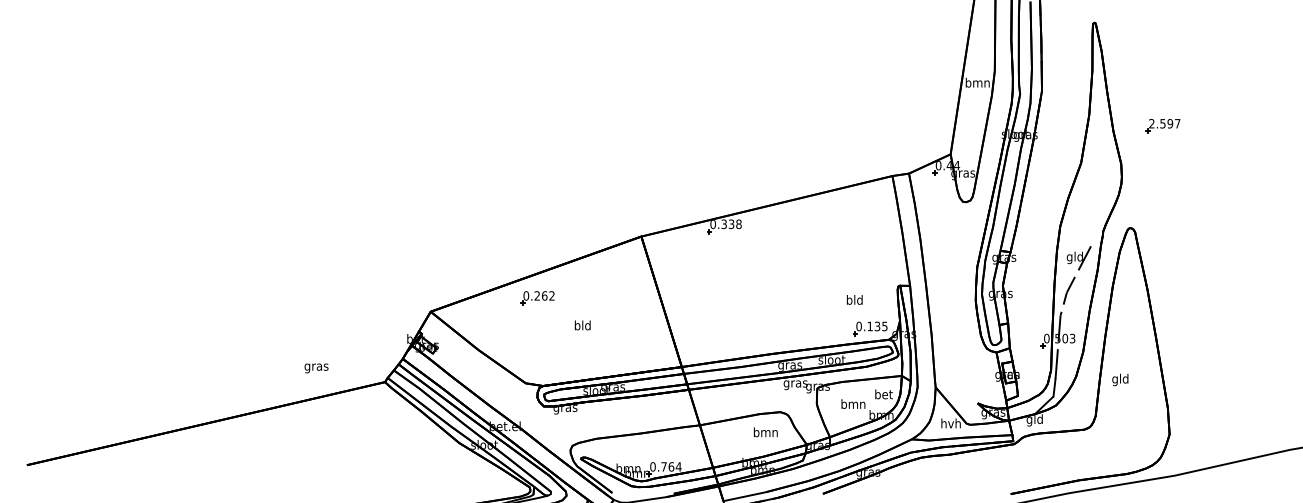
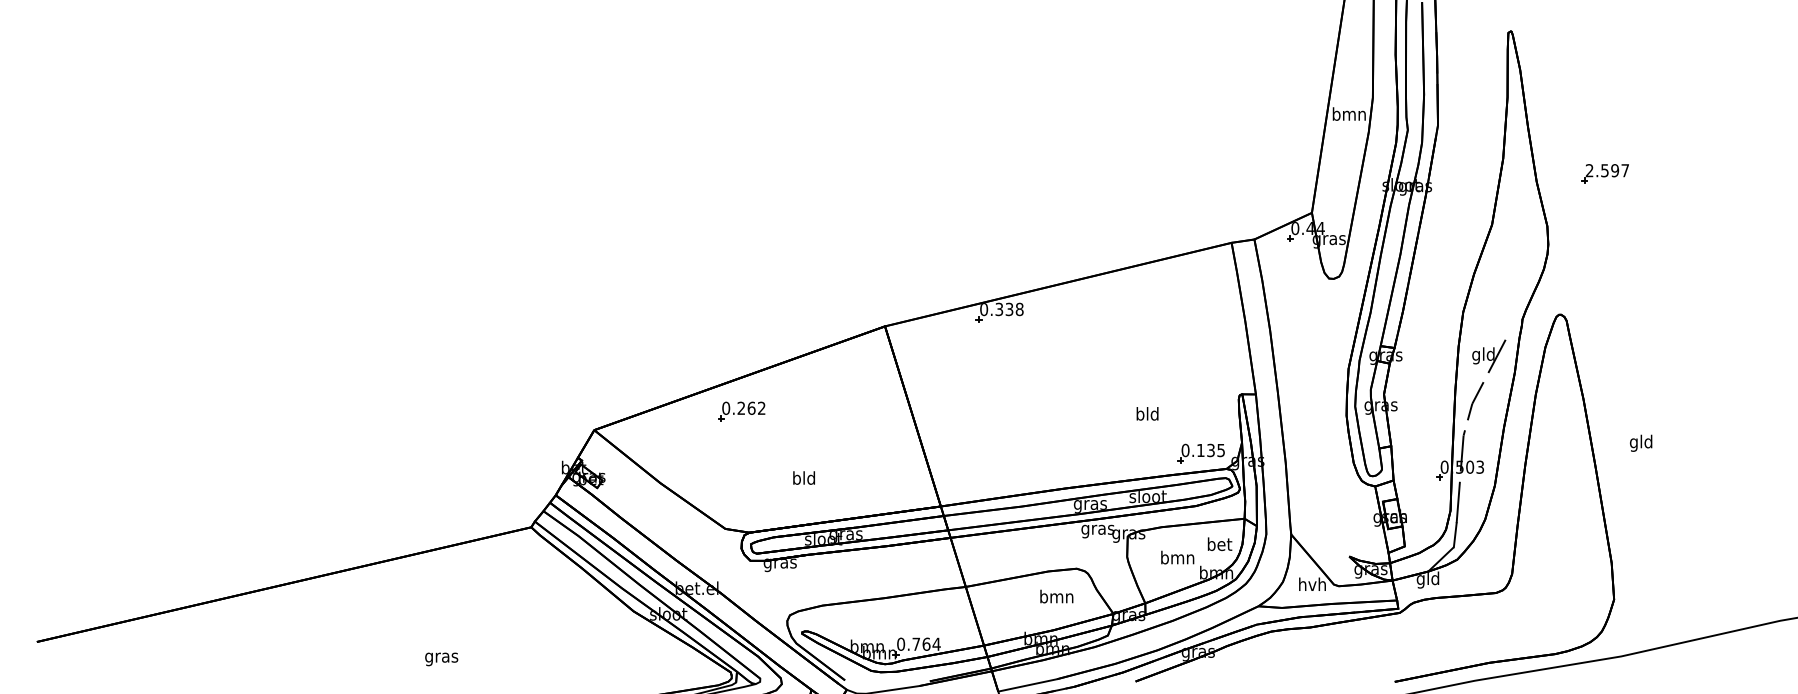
text: (854, 299) -> (1147, 413), moved
text: (582, 325) -> (803, 477), moved
text: (316, 368) -> (441, 659), moved
text: (1120, 379) -> (1641, 442), moved

